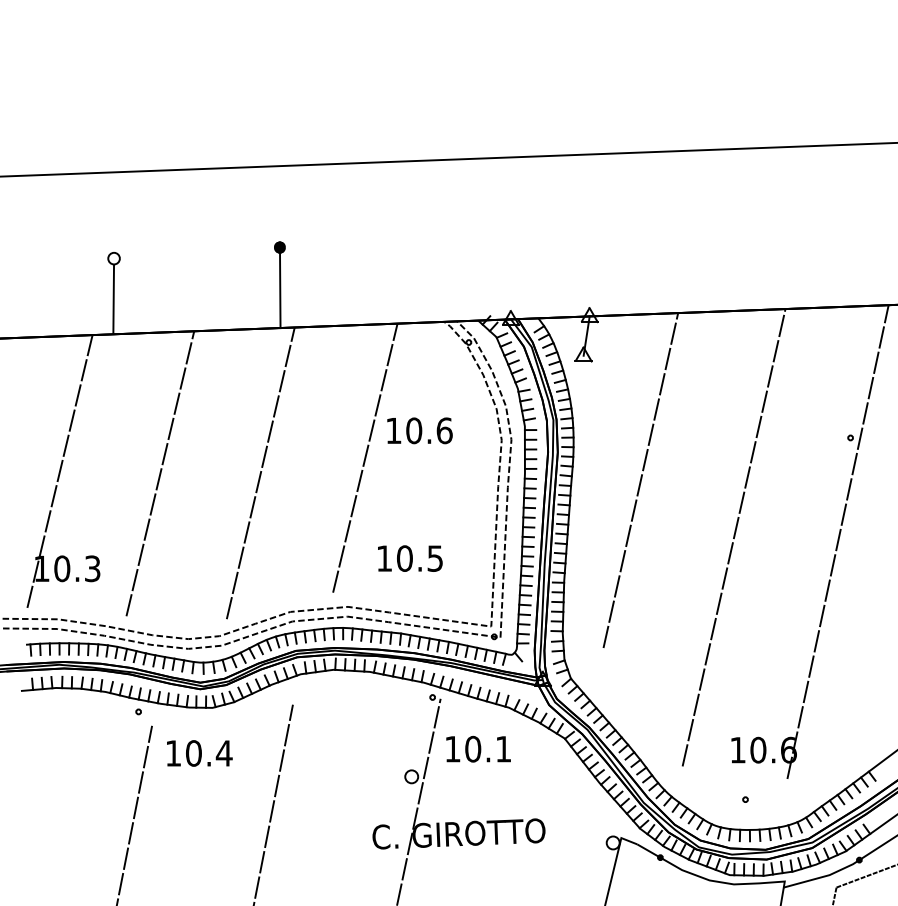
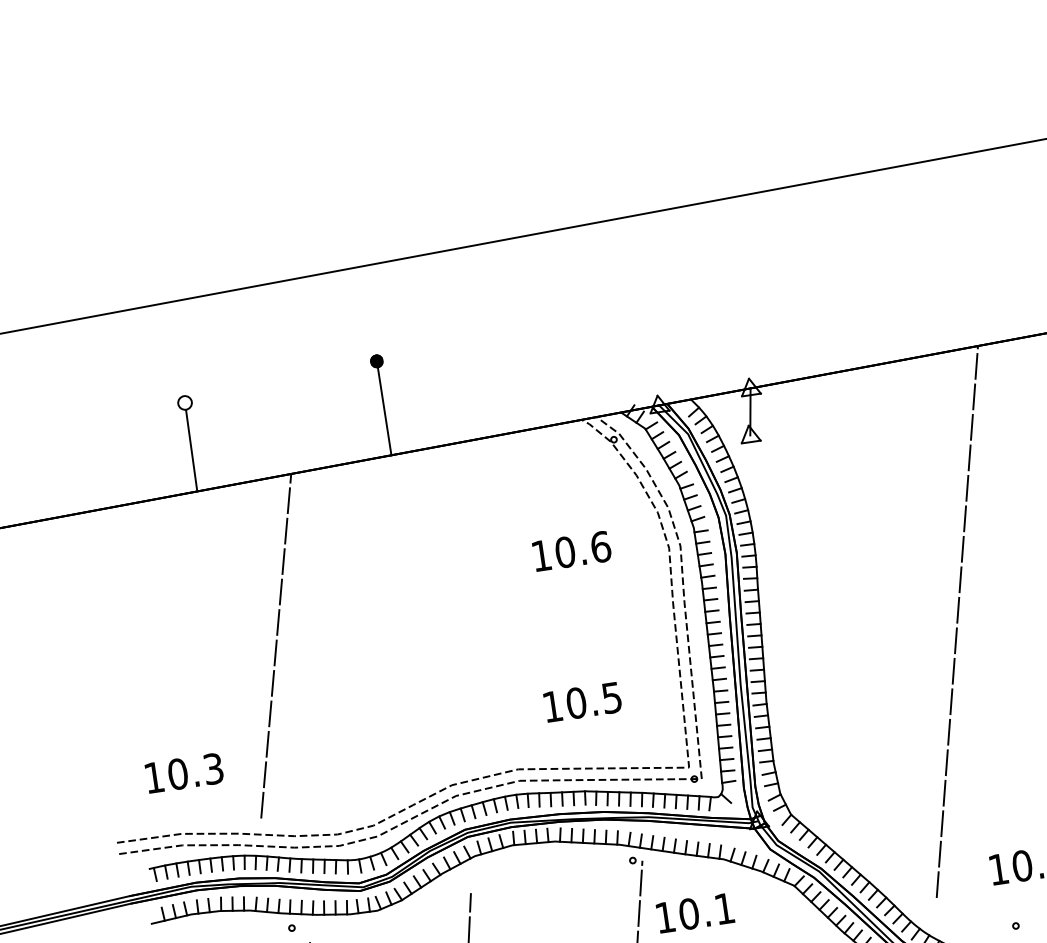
line: (365, 457) -> (513, 591), removed
line: (59, 471) -> (158, 660), removed
line: (260, 473) -> (393, 628), removed
line: (640, 480) -> (838, 571), removed

